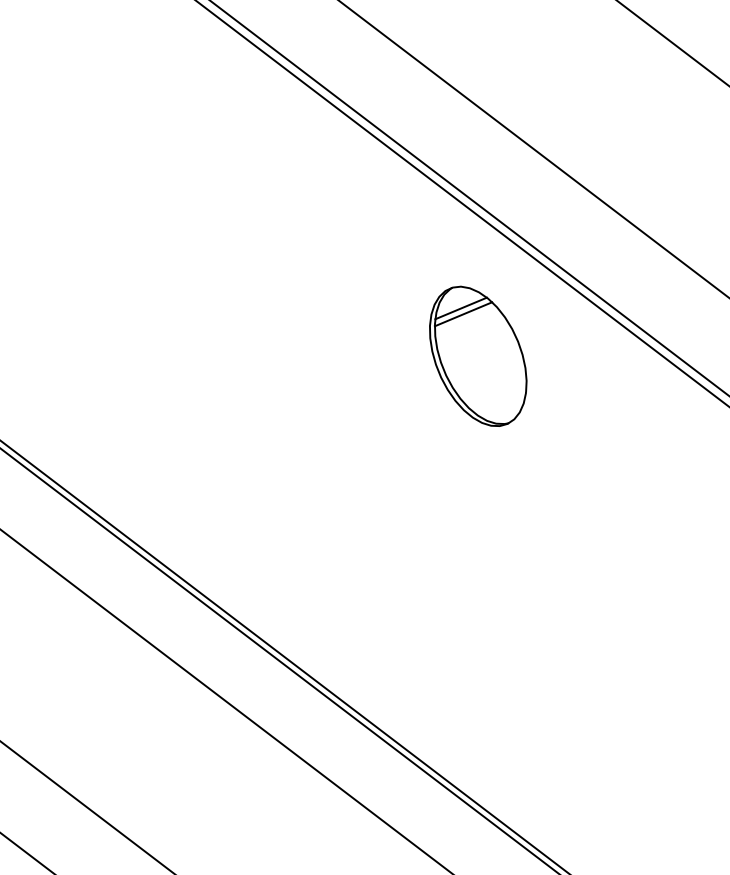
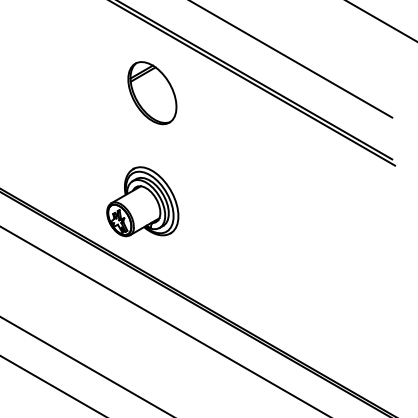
part: (478, 357) -> (152, 93), moved
part: (268, 482) -> (142, 201), added

